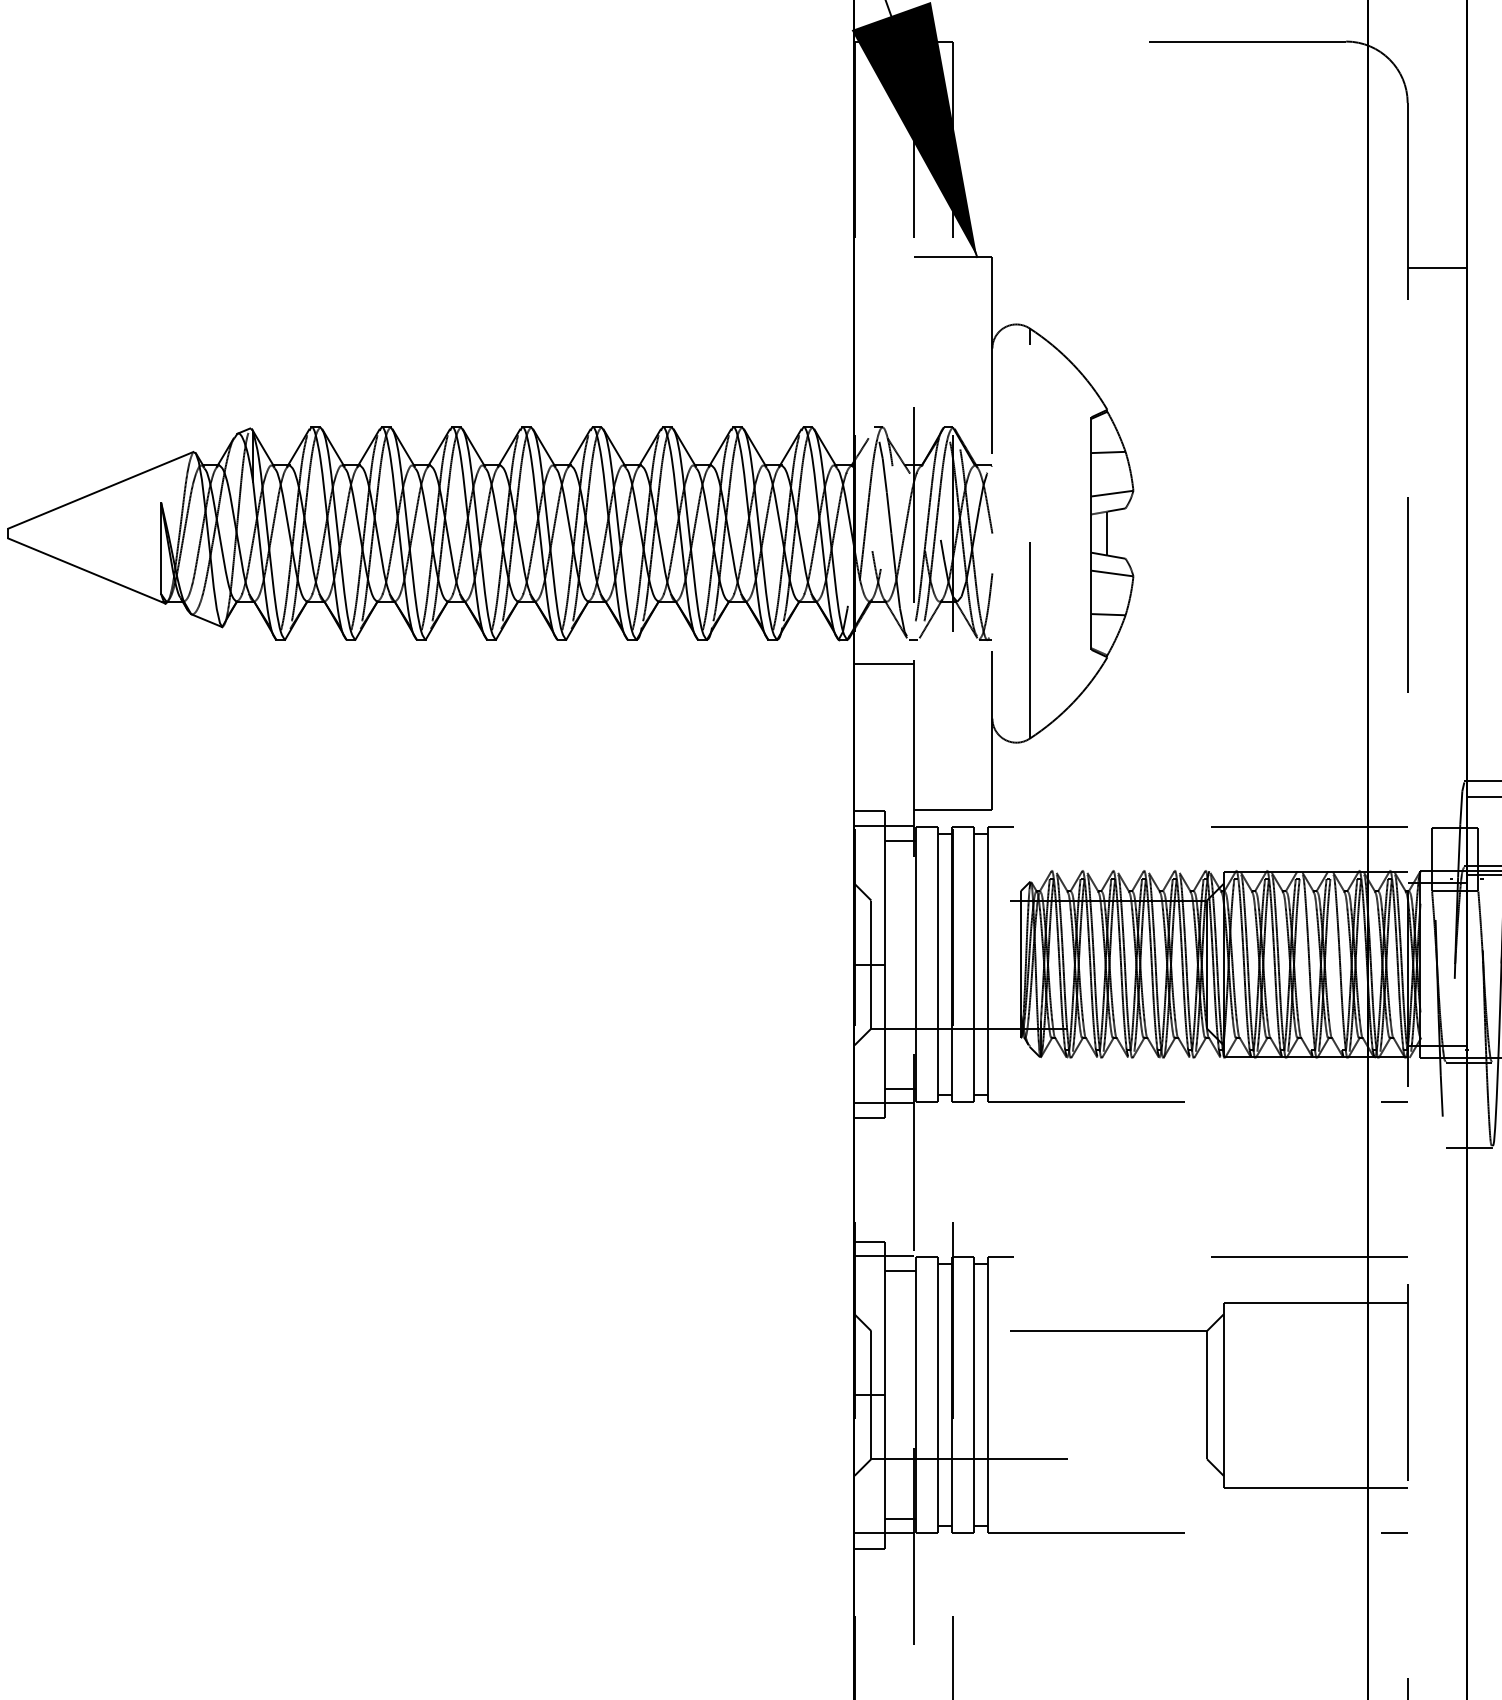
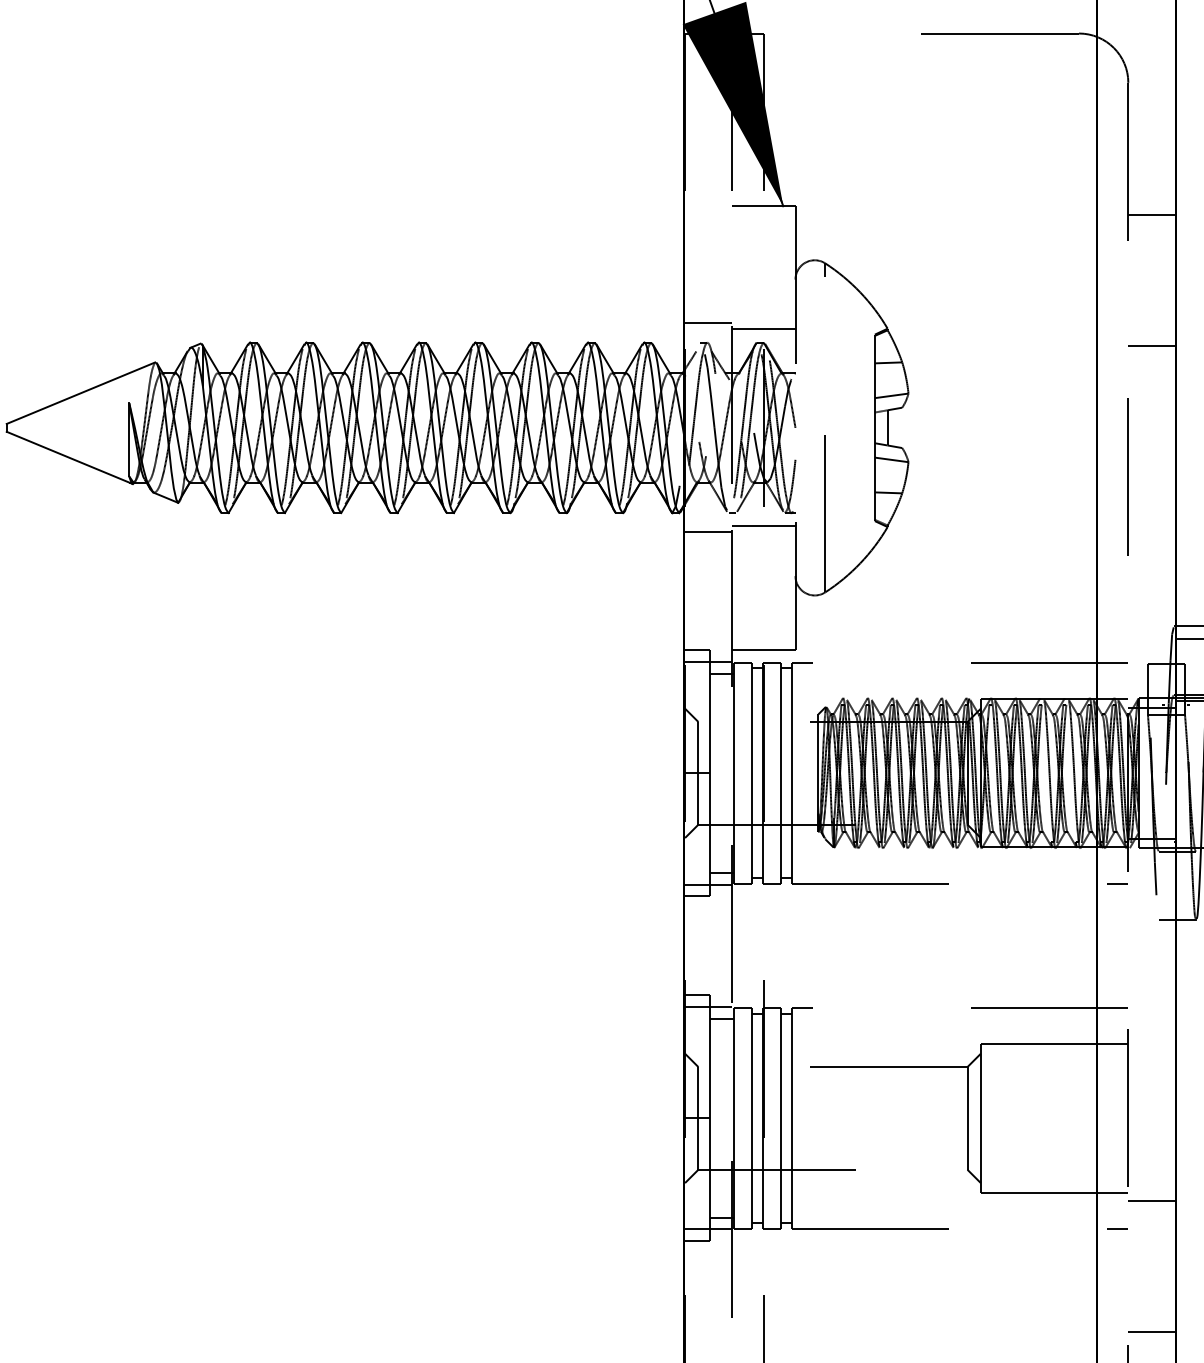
line: (883, 403) -> (708, 323), added
line: (952, 410) -> (763, 329), added
line: (1436, 431) -> (1151, 346), added
line: (952, 656) -> (763, 526), added
line: (1436, 1497) -> (1151, 1200), added
line: (1436, 1661) -> (1151, 1331), added

